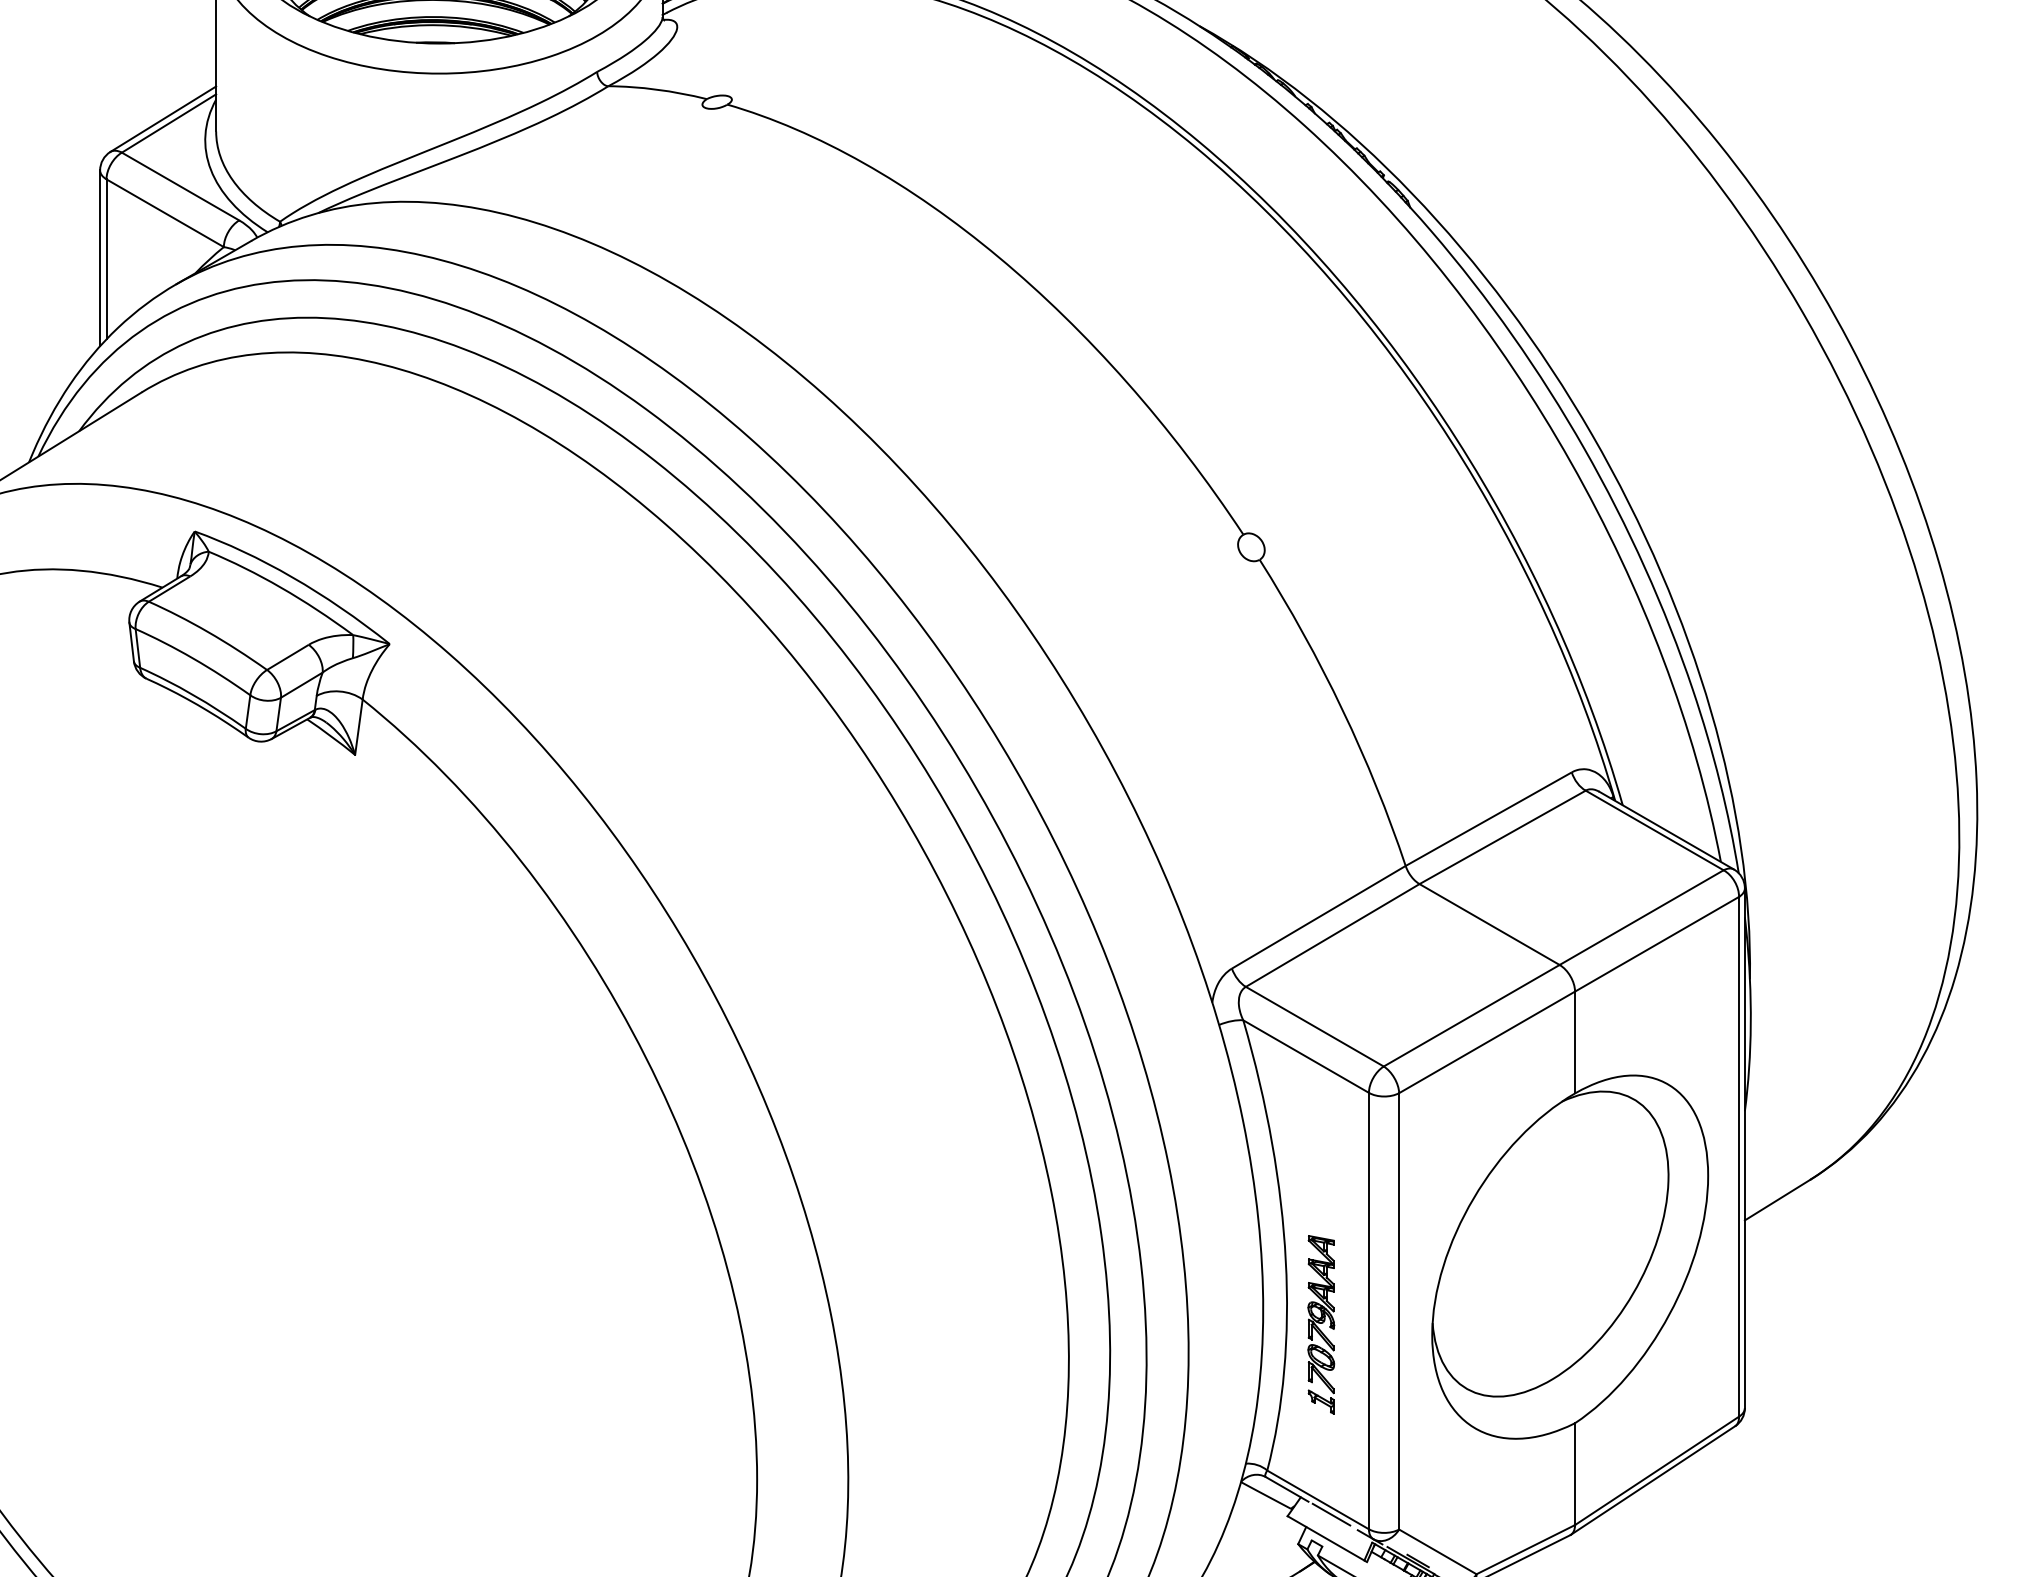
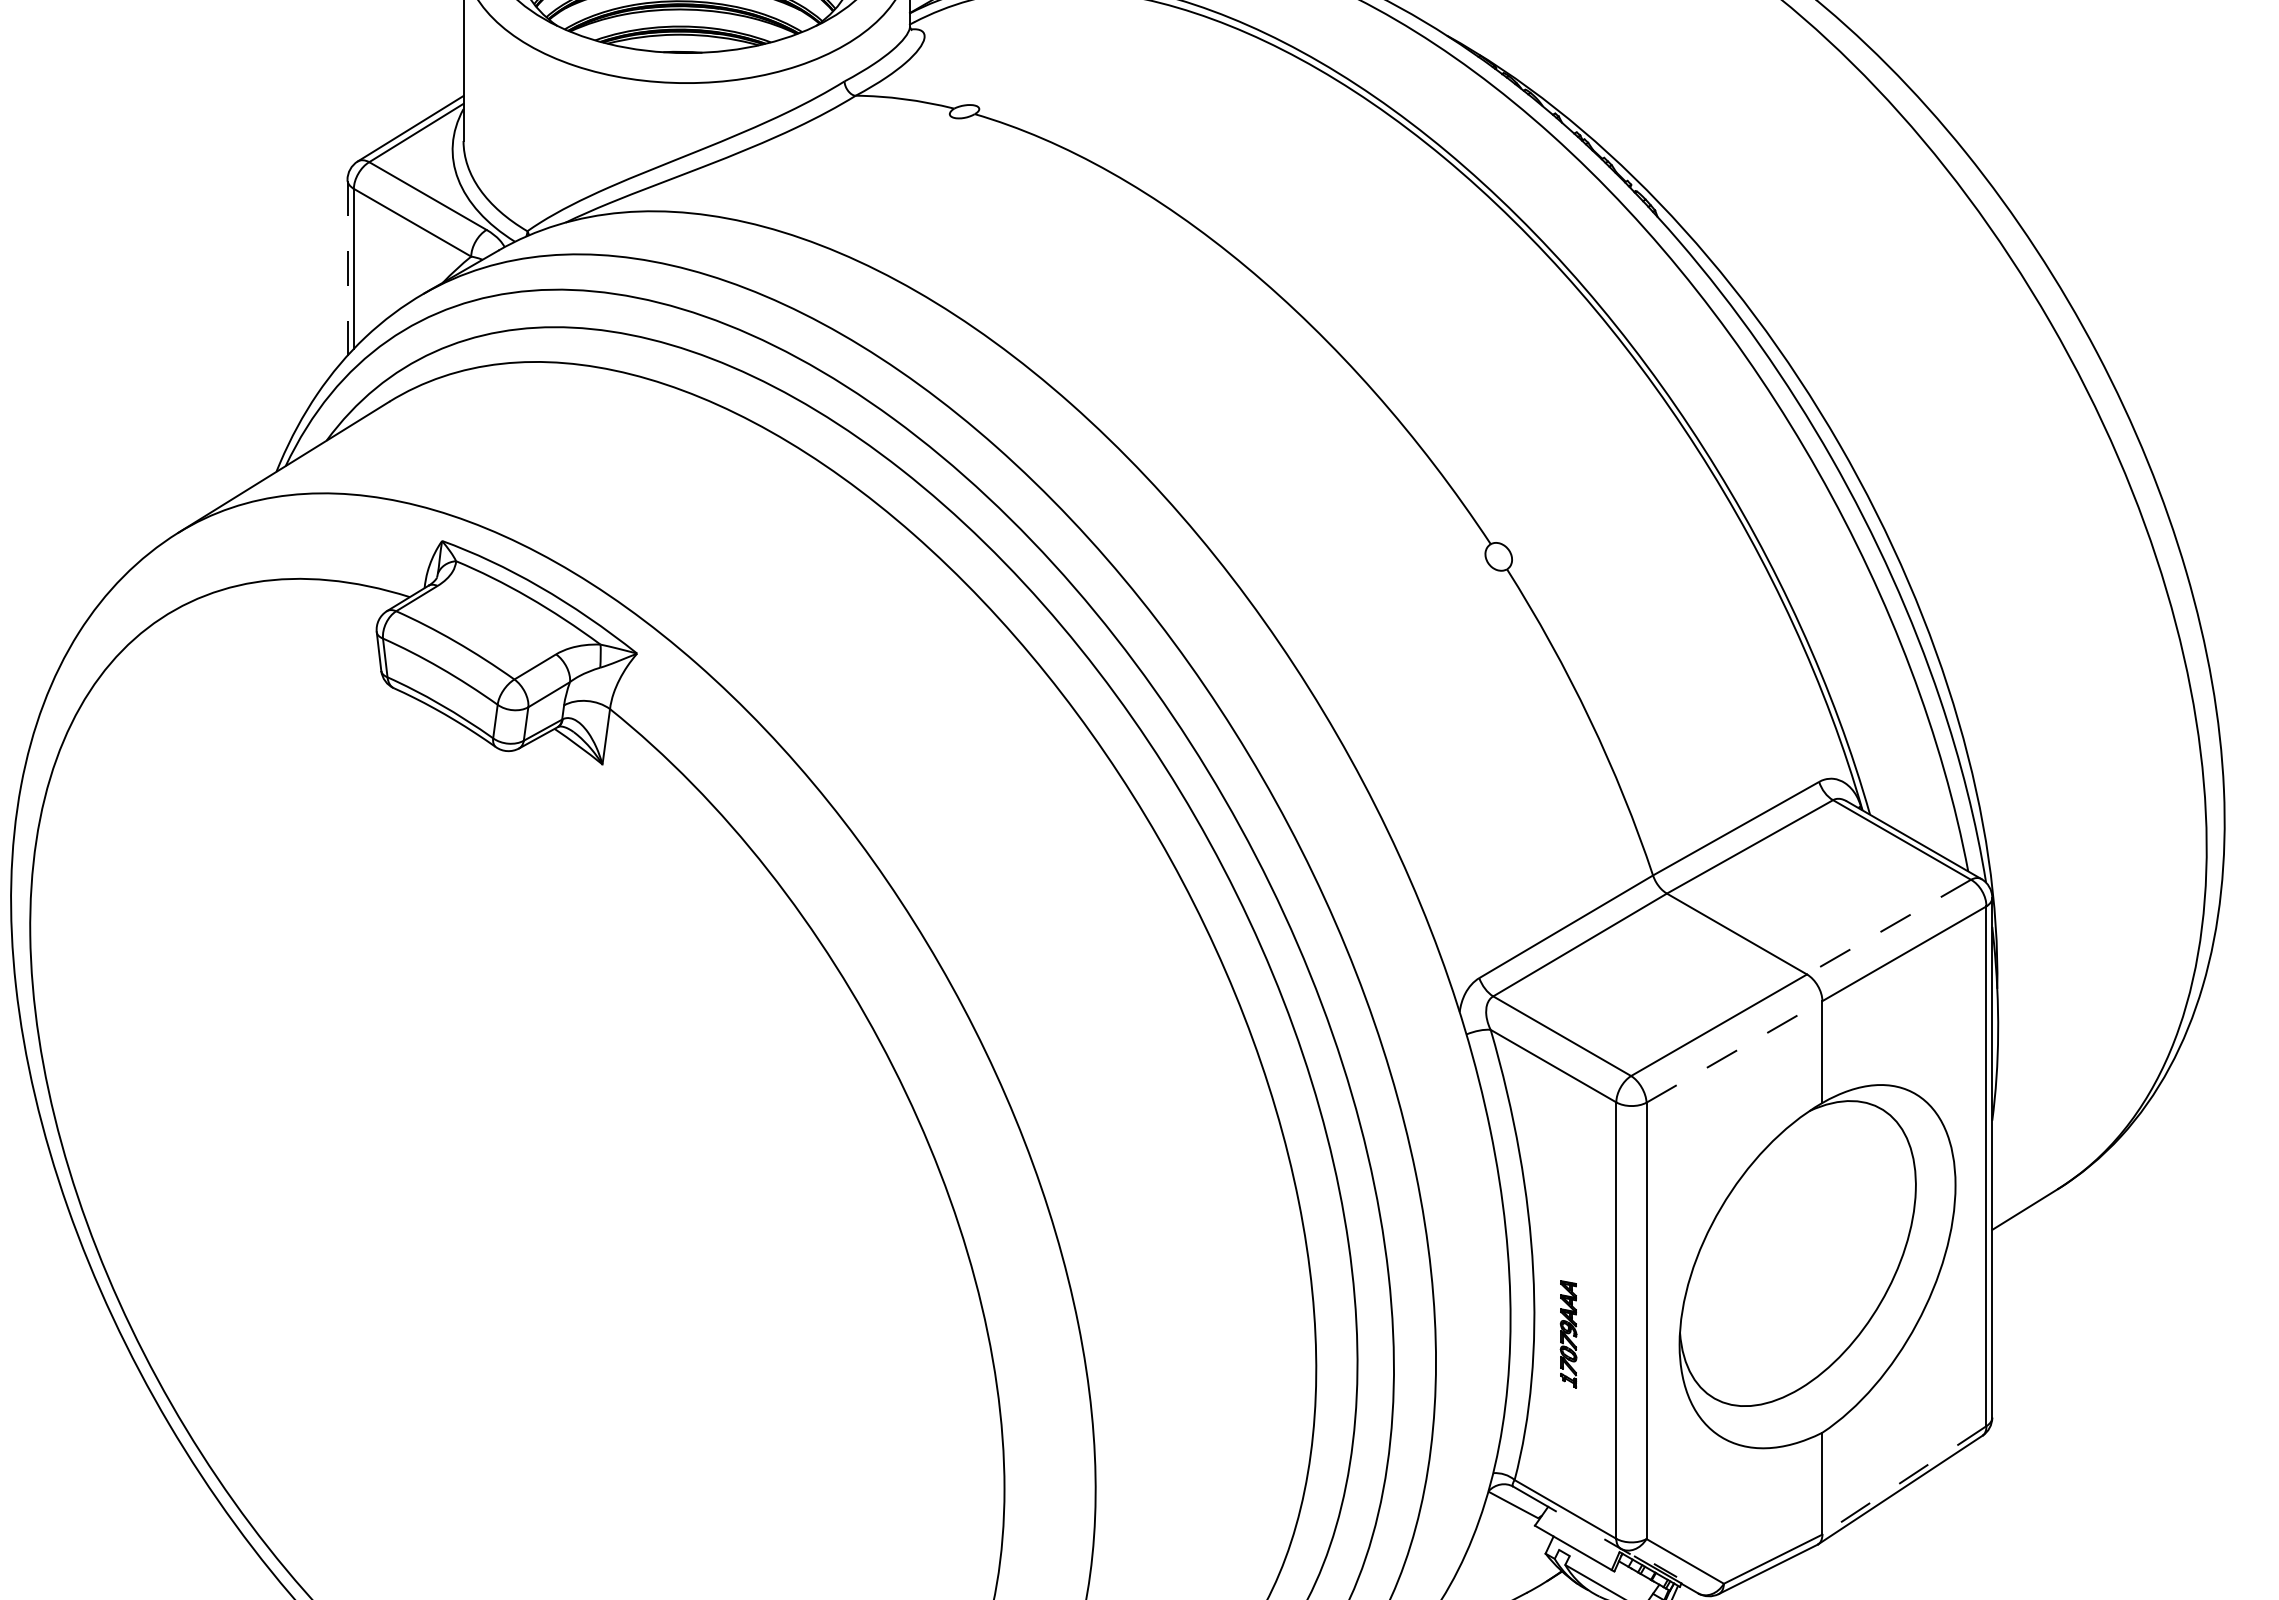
line: (100, 257) -> (347, 267), solid -> dashed
line: (1642, 917) -> (1889, 927), solid -> dashed
line: (1487, 1041) -> (1734, 1051), solid -> dashed
part: (1321, 1324) -> (1568, 1334), size x0.6
line: (1656, 1470) -> (1903, 1480), solid -> dashed
line: (1331, 1513) -> (1578, 1523), removed

